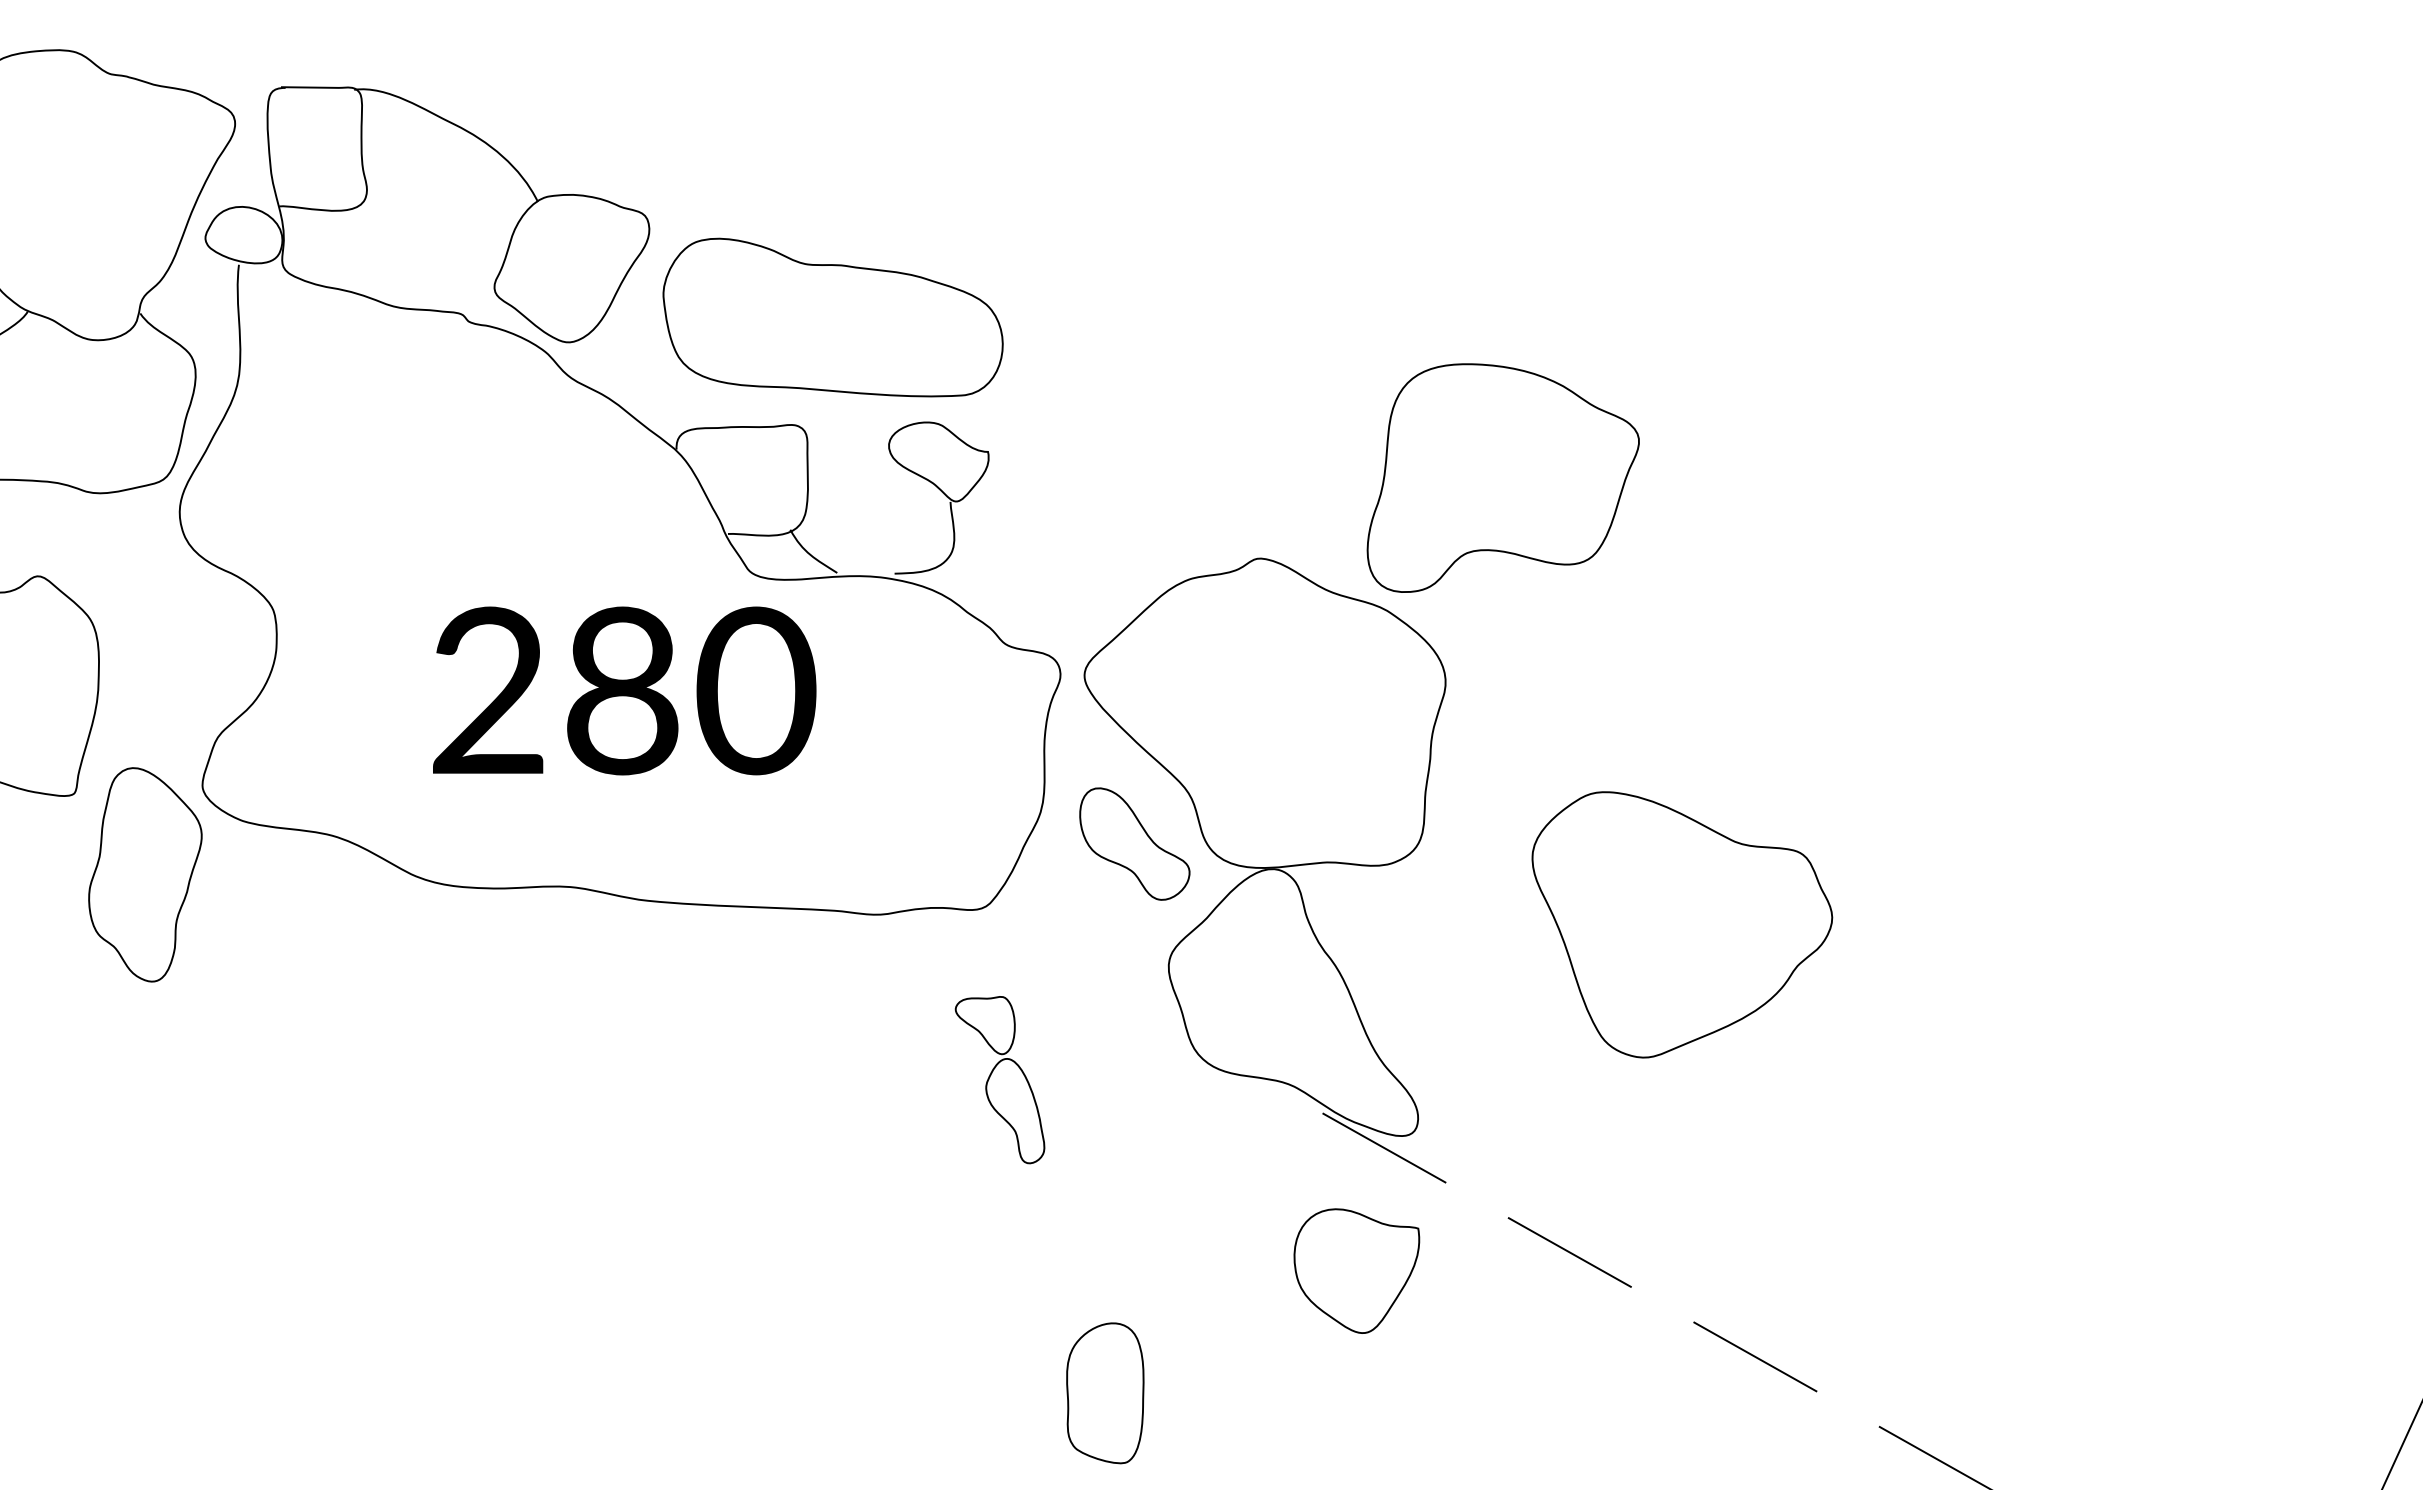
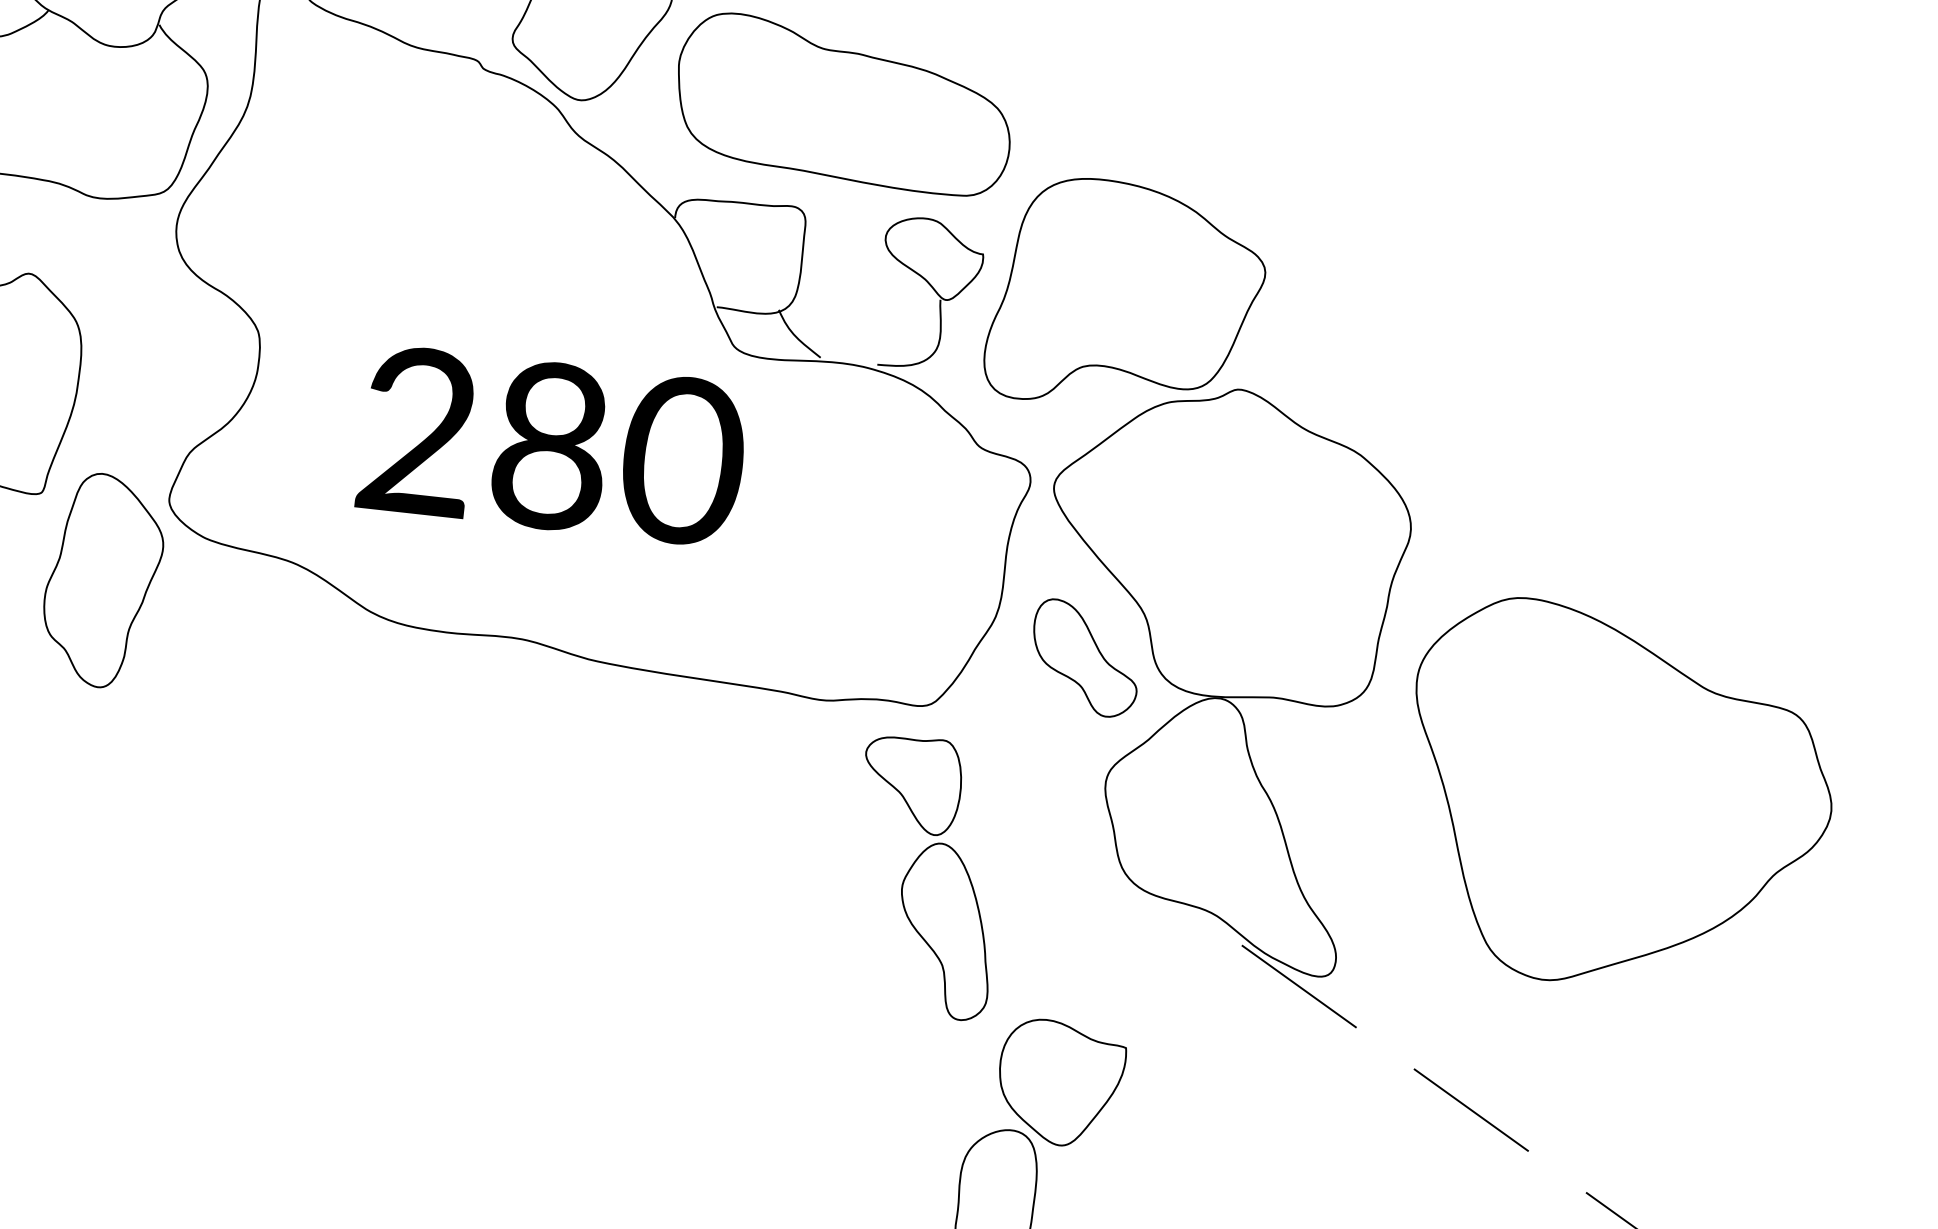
part: (1502, 477) -> (1126, 295), moved
text: (624, 690) -> (552, 445), moved
part: (1682, 924) -> (1618, 797), size x1.43
part: (999, 1079) -> (925, 876), size x1.67
part: (1356, 1270) -> (1060, 1082), moved

